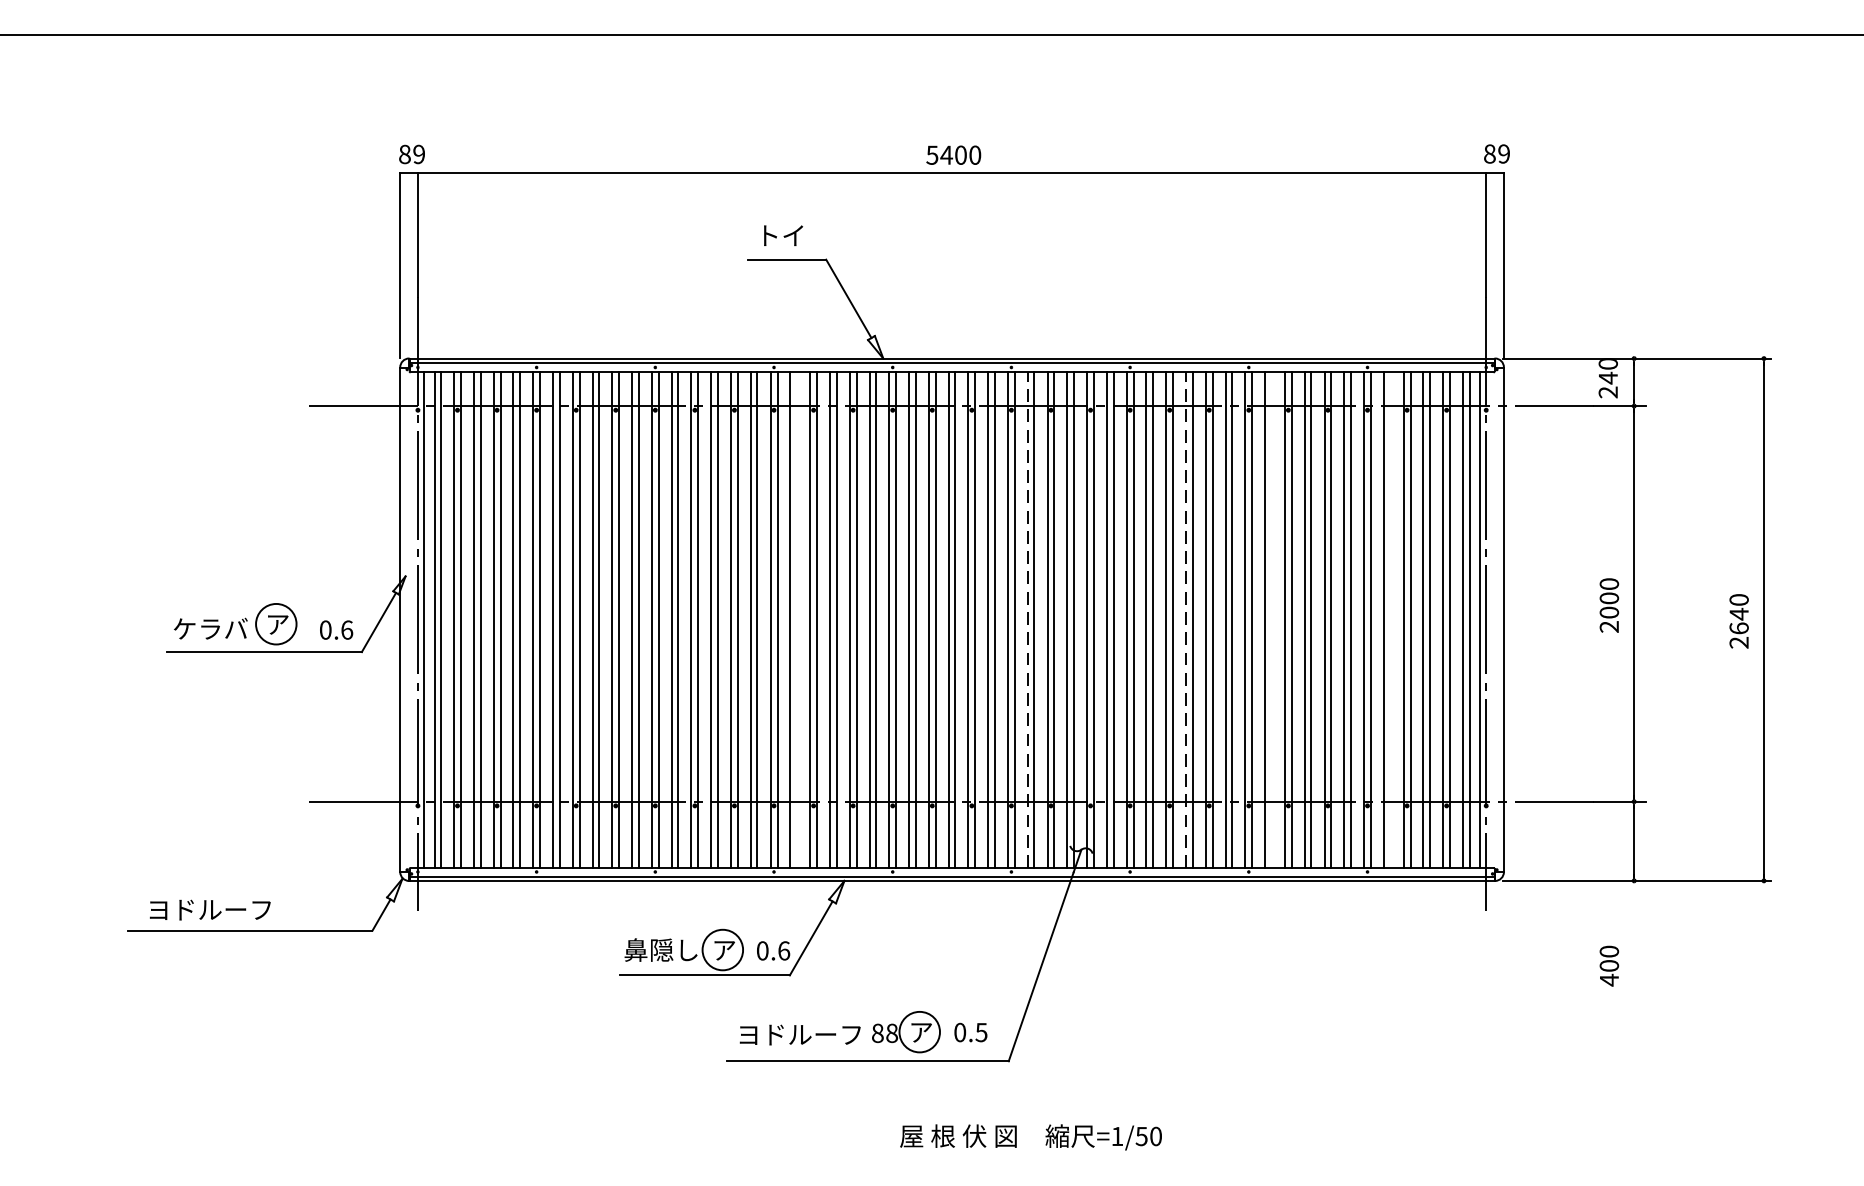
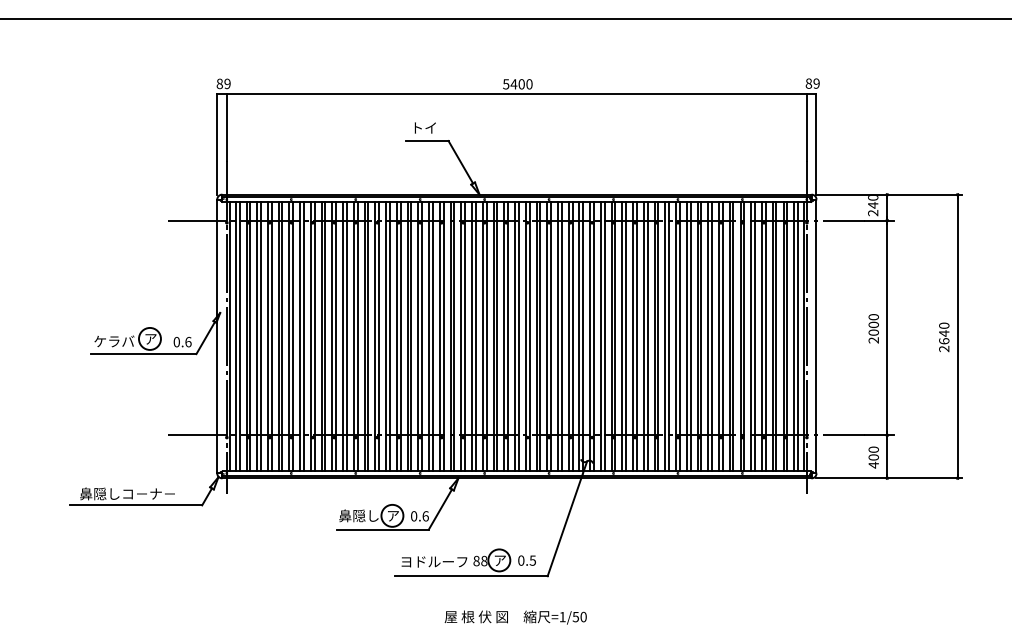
line: (796, 619) -> (432, 336), added
line: (1026, 619) -> (557, 336), dashed -> solid
line: (1185, 619) -> (643, 336), dashed -> solid
line: (1271, 619) -> (690, 336), added
line: (1389, 619) -> (754, 336), added
text: (234, 908) -> (127, 493), ヨドルーフ -> 鼻隠しコ－ナ－
text: (1608, 965) -> (873, 457), moved
text: (1030, 1137) -> (515, 617), moved

